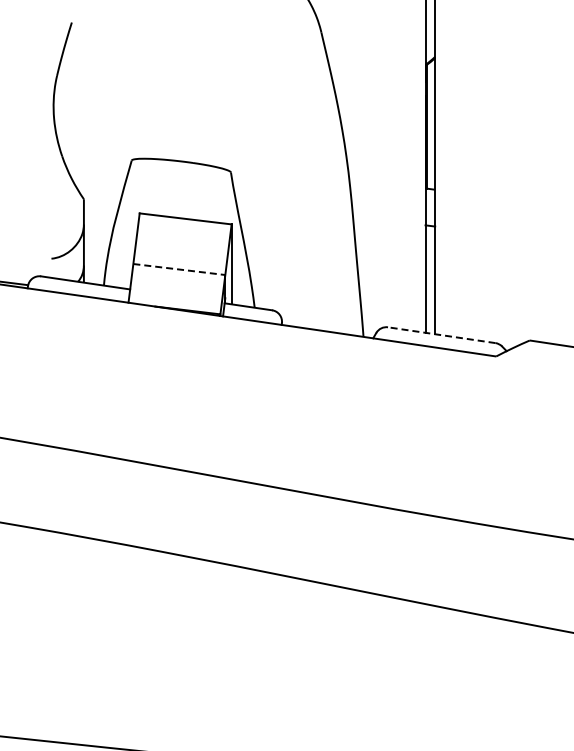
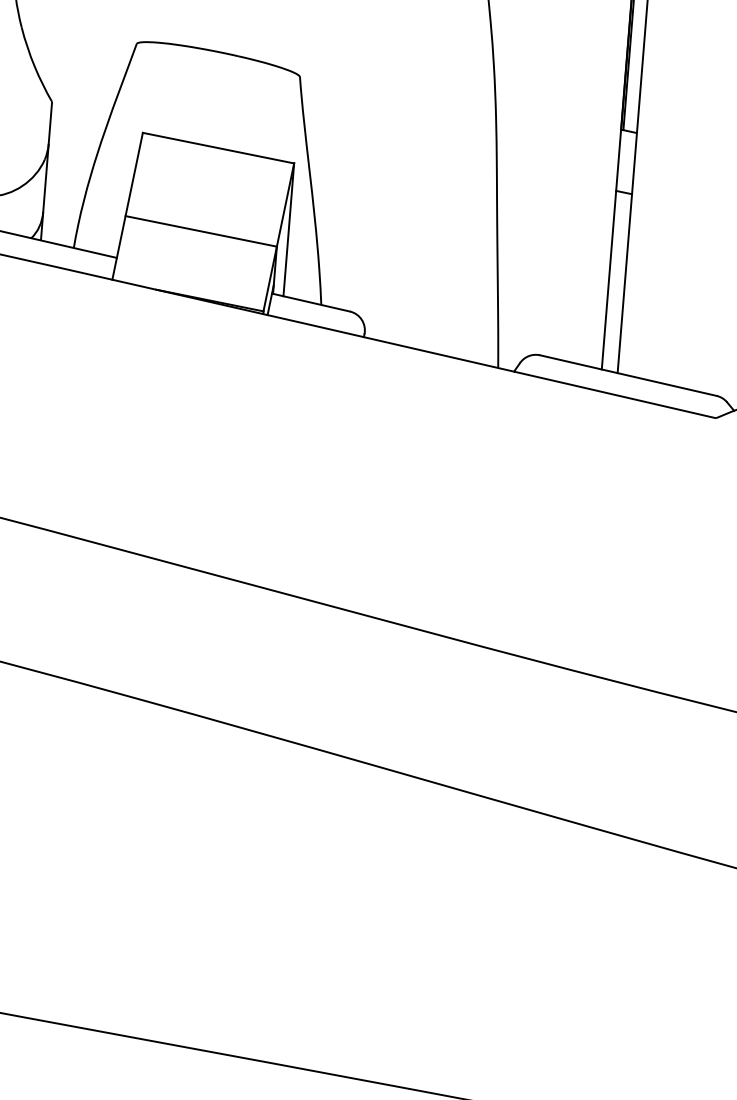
line: (179, 269) -> (201, 231), dashed -> solid
line: (441, 335) -> (627, 376), dashed -> solid

